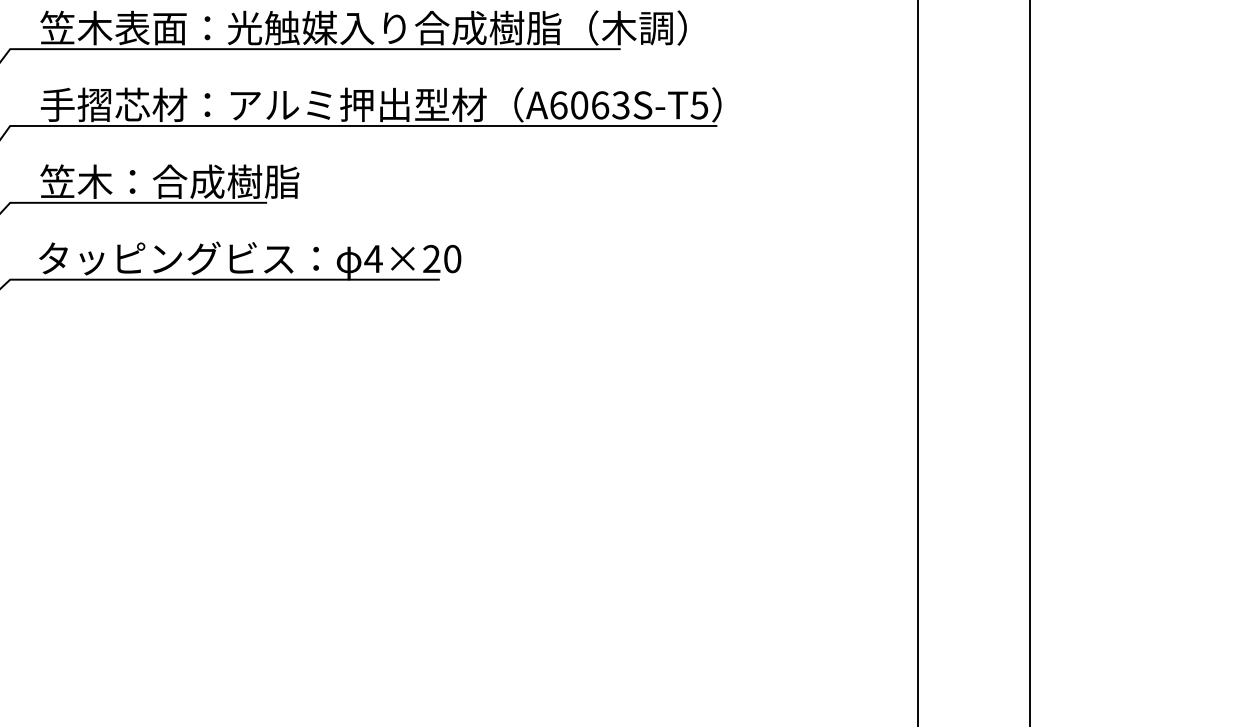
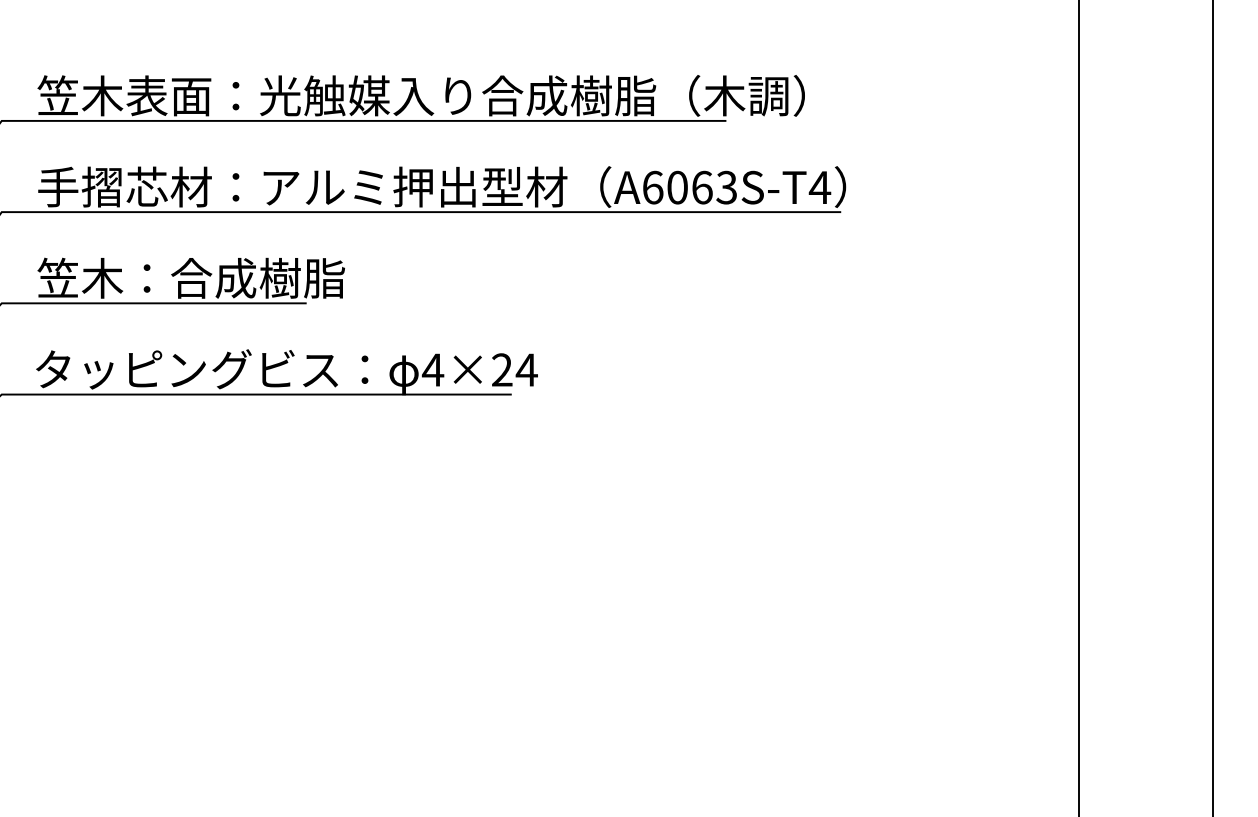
text: (699, 105) -> (819, 187), A6063S-T5 -> A6063S-T4
text: (452, 258) -> (526, 369), 4×20 -> 4×24

